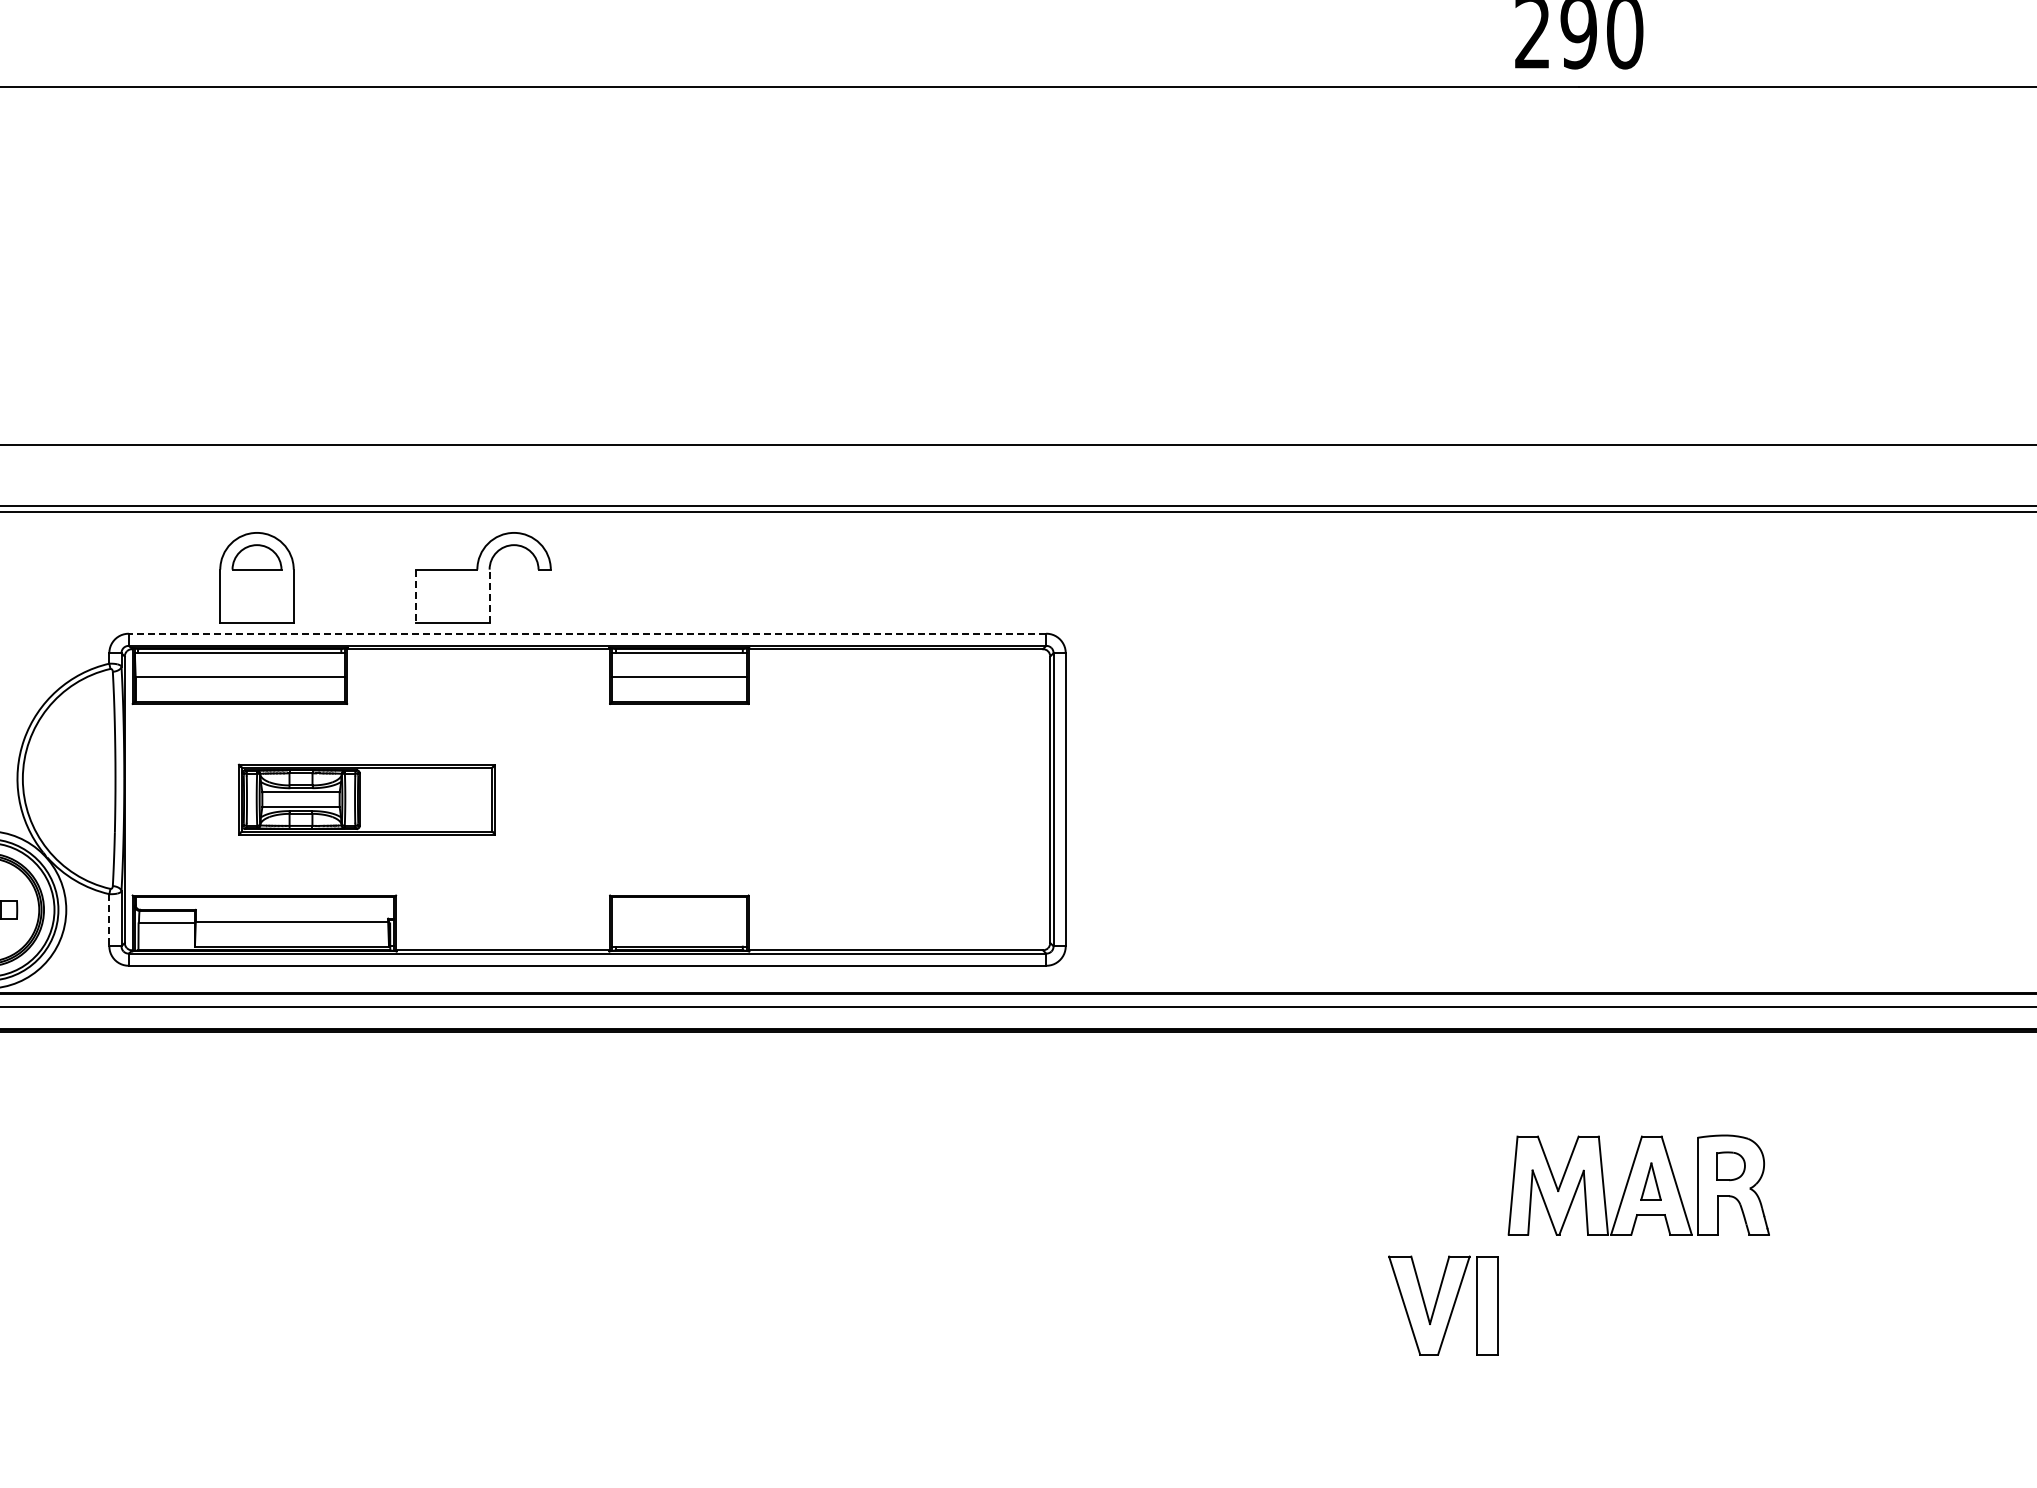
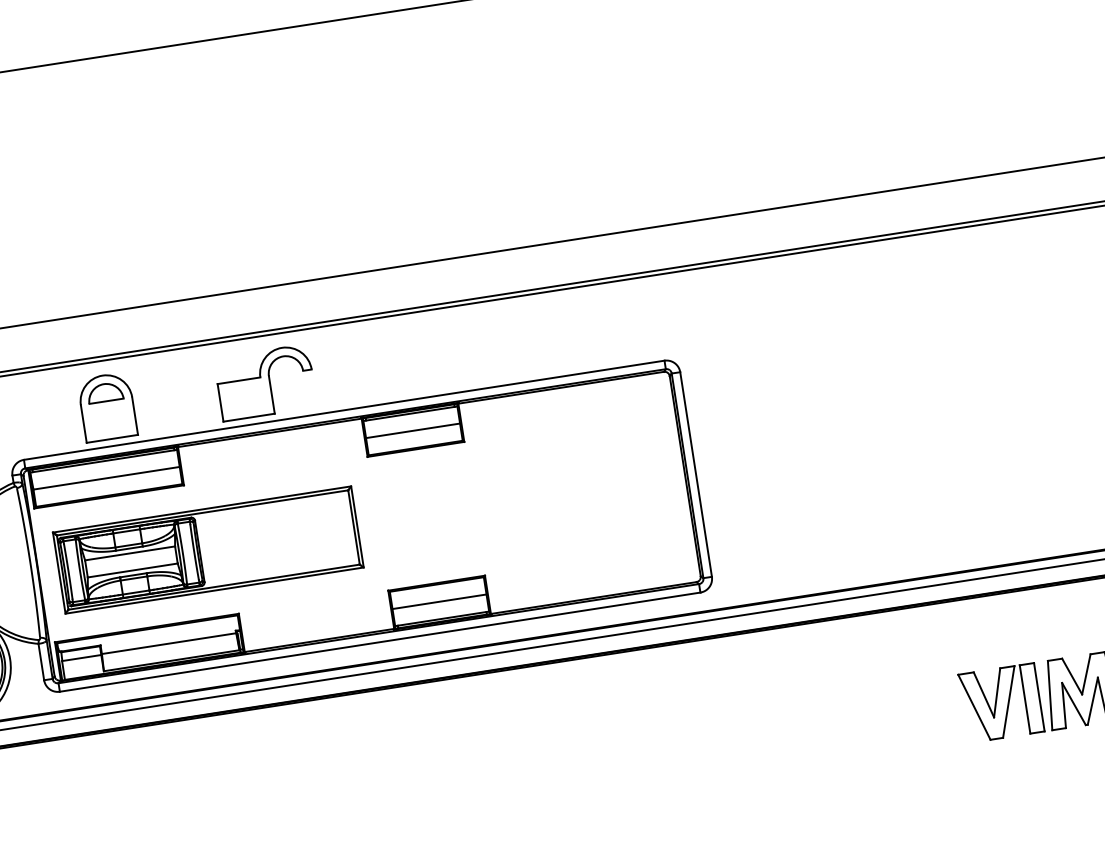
line: (416, 596) -> (220, 402), dashed -> solid
line: (489, 596) -> (271, 394), dashed -> solid
line: (587, 633) -> (344, 410), dashed -> solid
part: (366, 799) -> (207, 549), size x1.67
line: (109, 920) -> (41, 662), dashed -> solid
line: (679, 922) -> (439, 601), added
part: (1443, 1305) -> (1001, 703), moved

